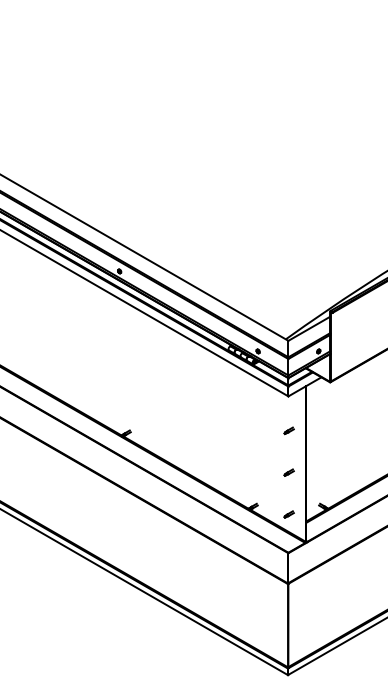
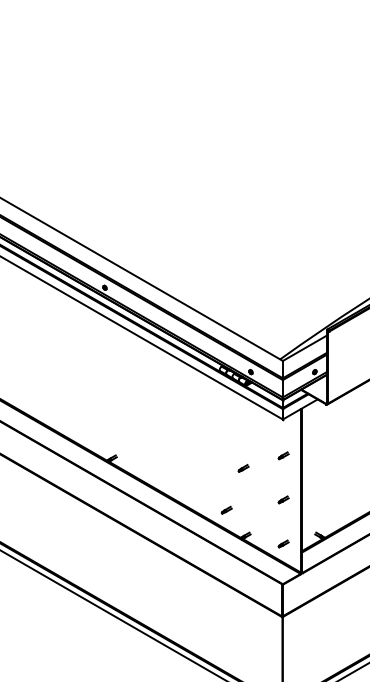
part: (250, 442) -> (242, 468), added
part: (234, 482) -> (226, 510), added

